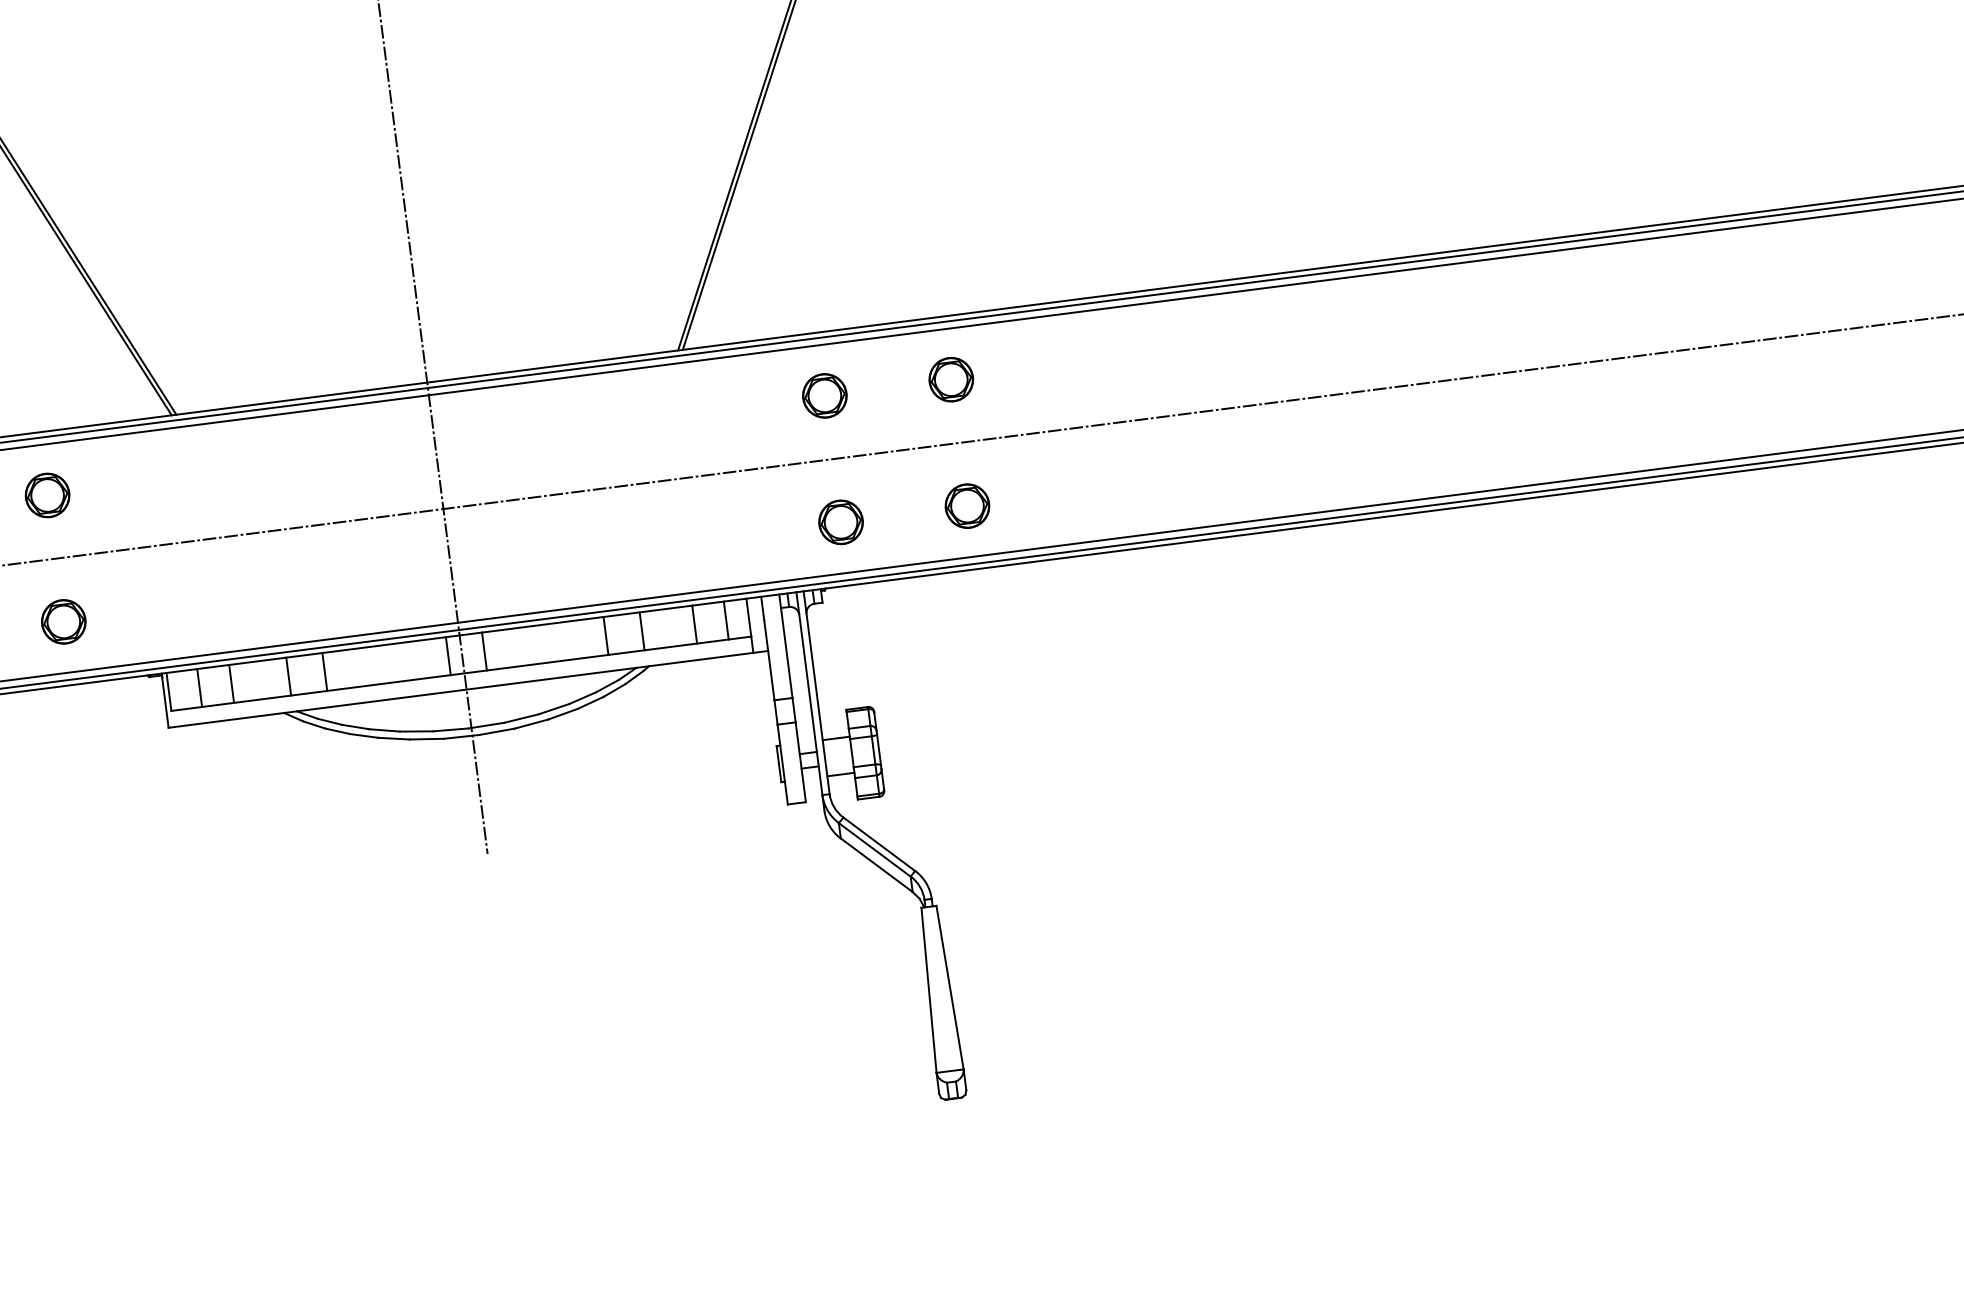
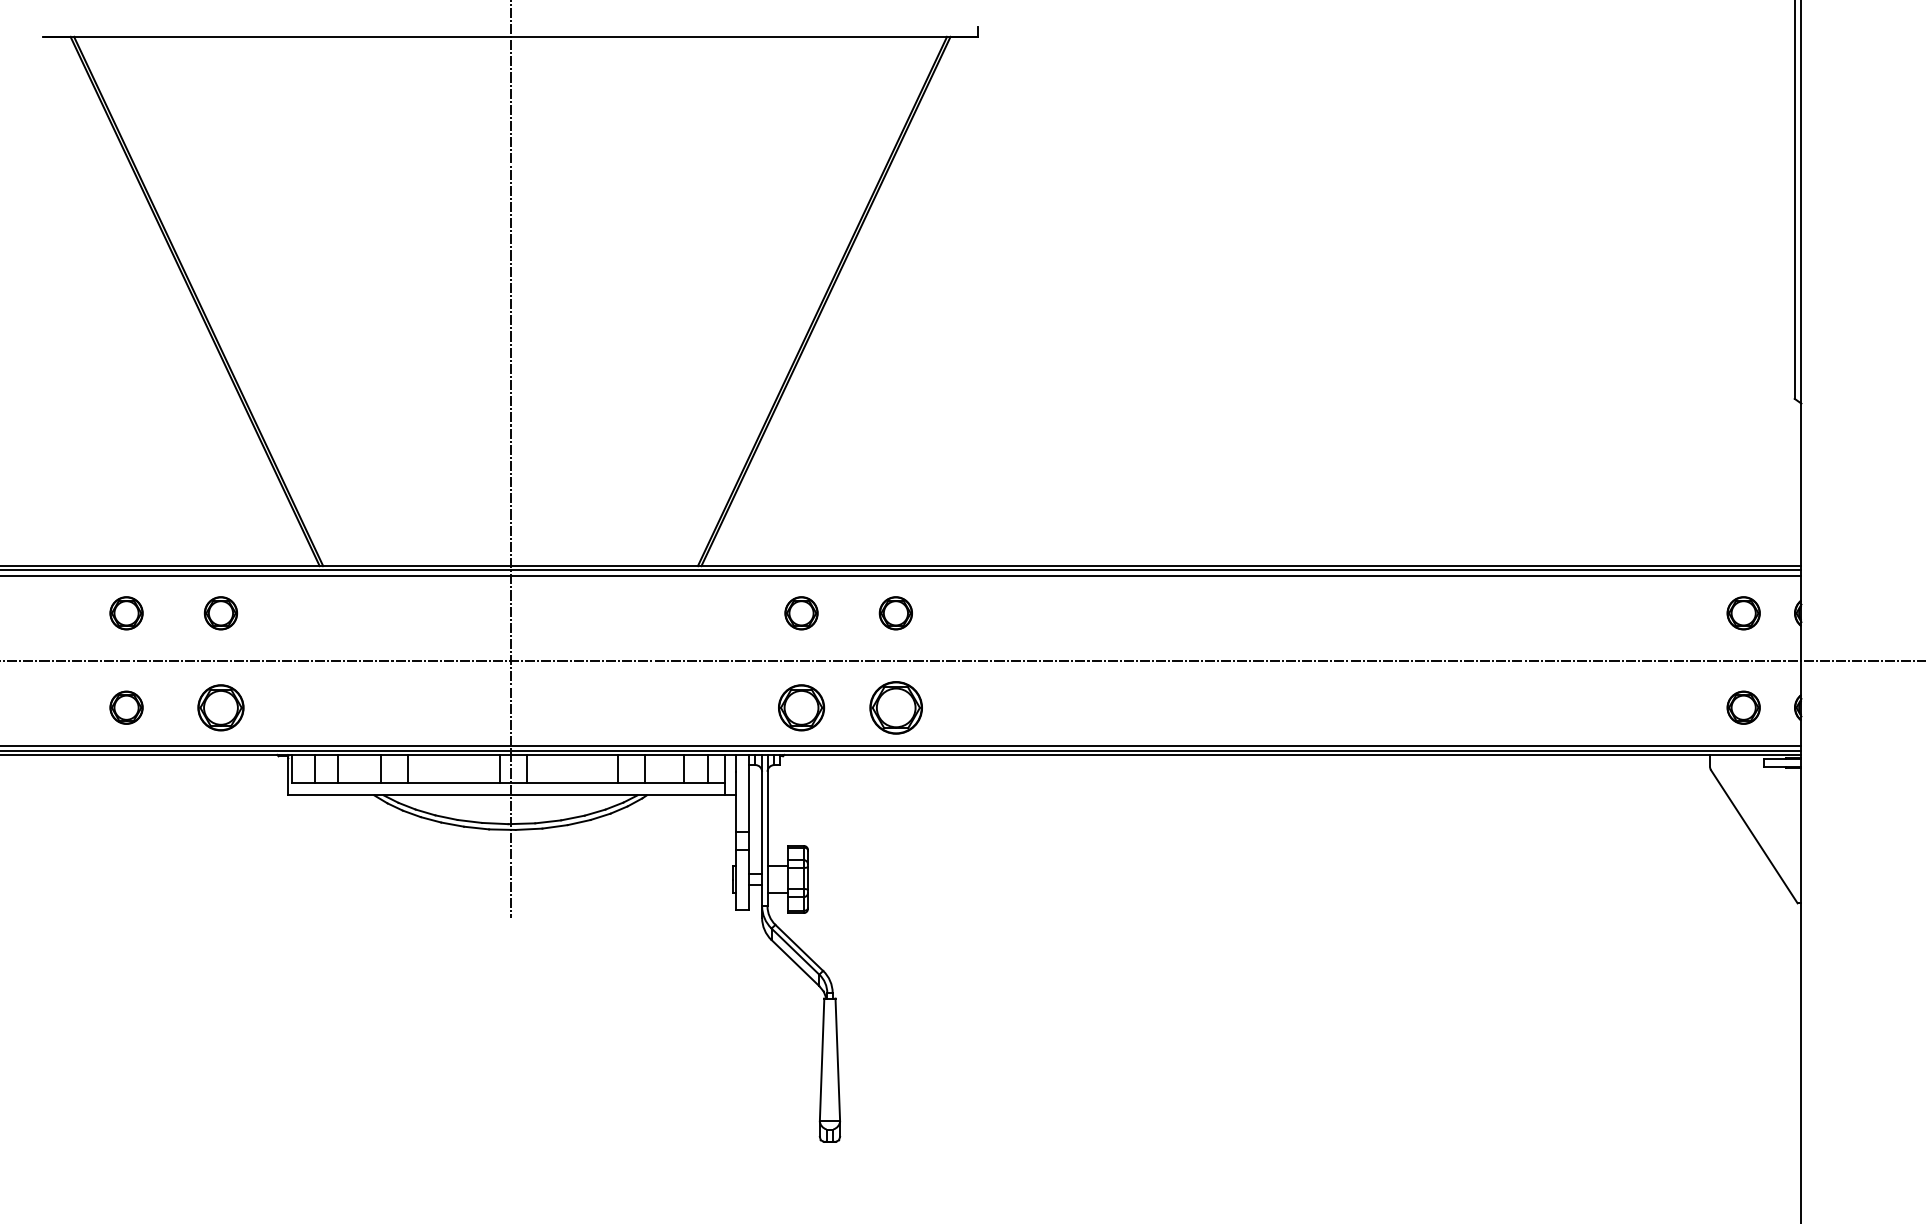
part: (966, 505) -> (895, 707), size x1.6
part: (840, 522) -> (801, 707), size x1.4
part: (63, 621) -> (220, 707), size x1.4

